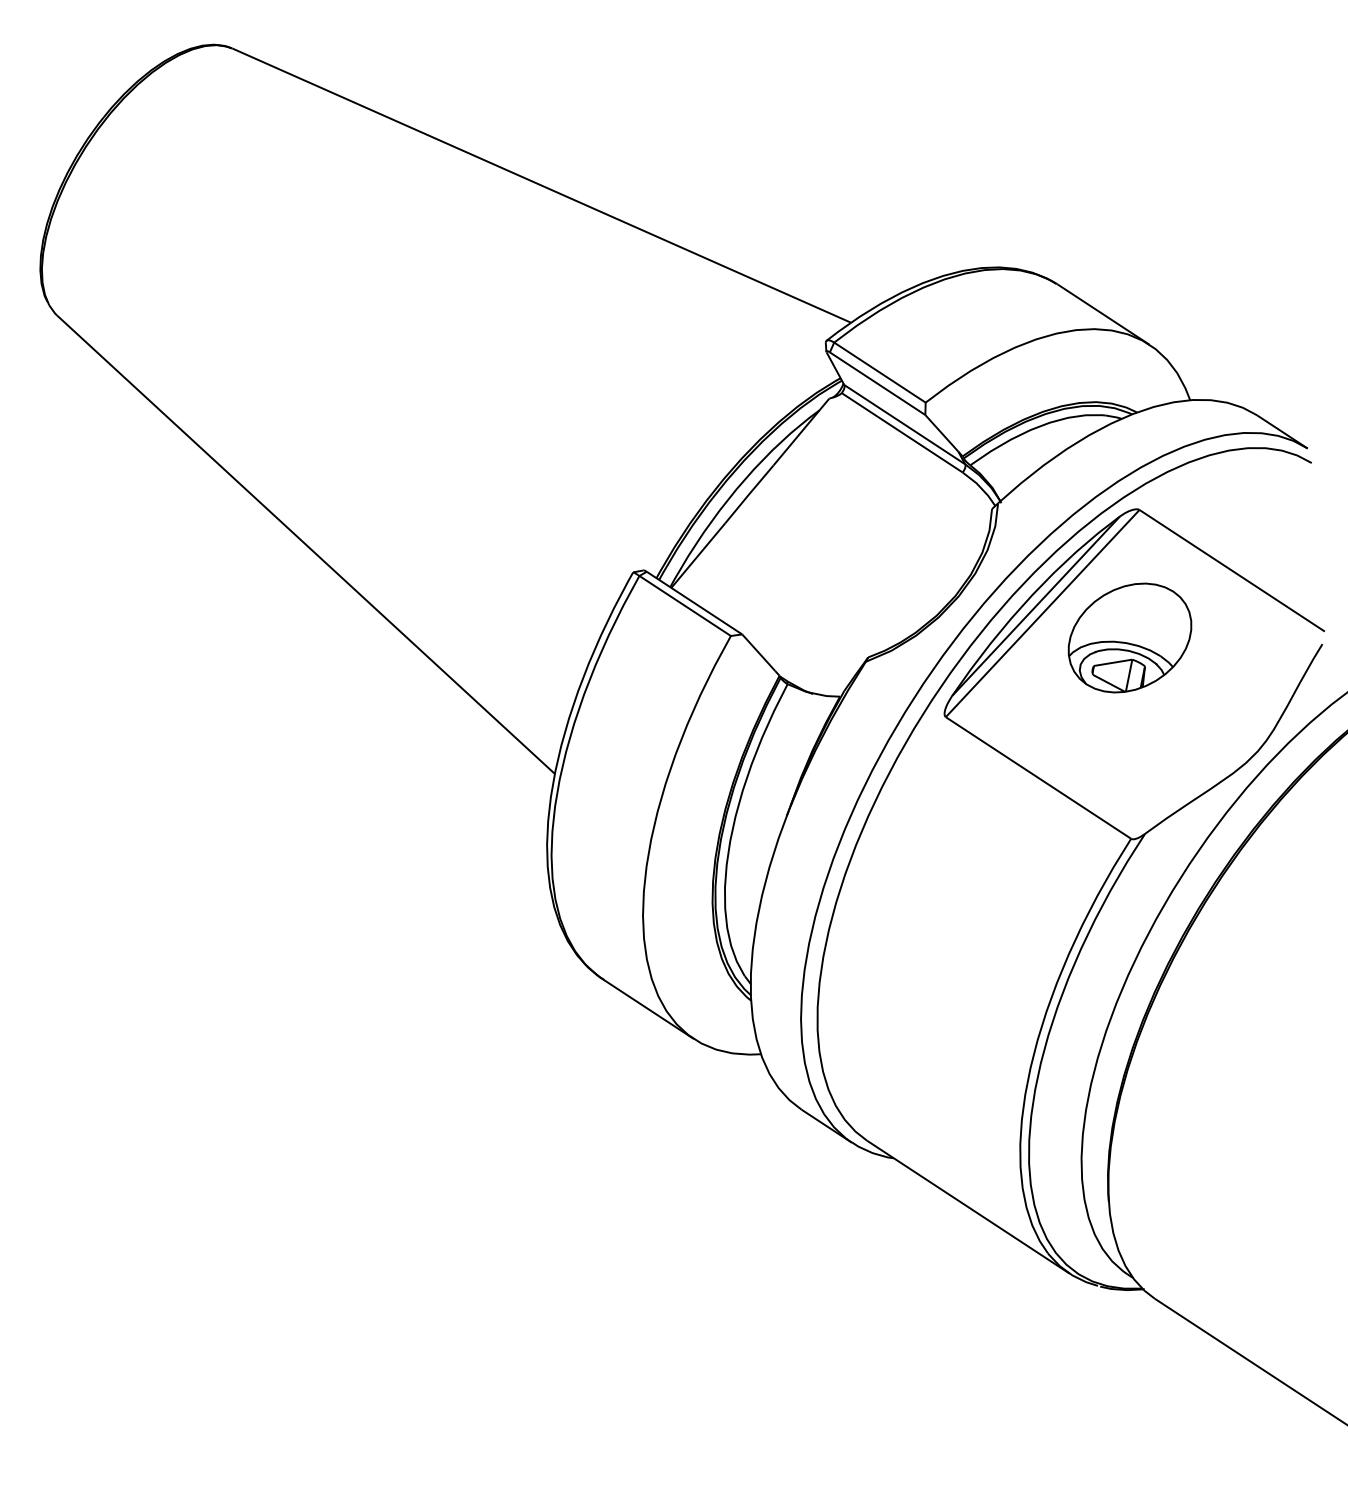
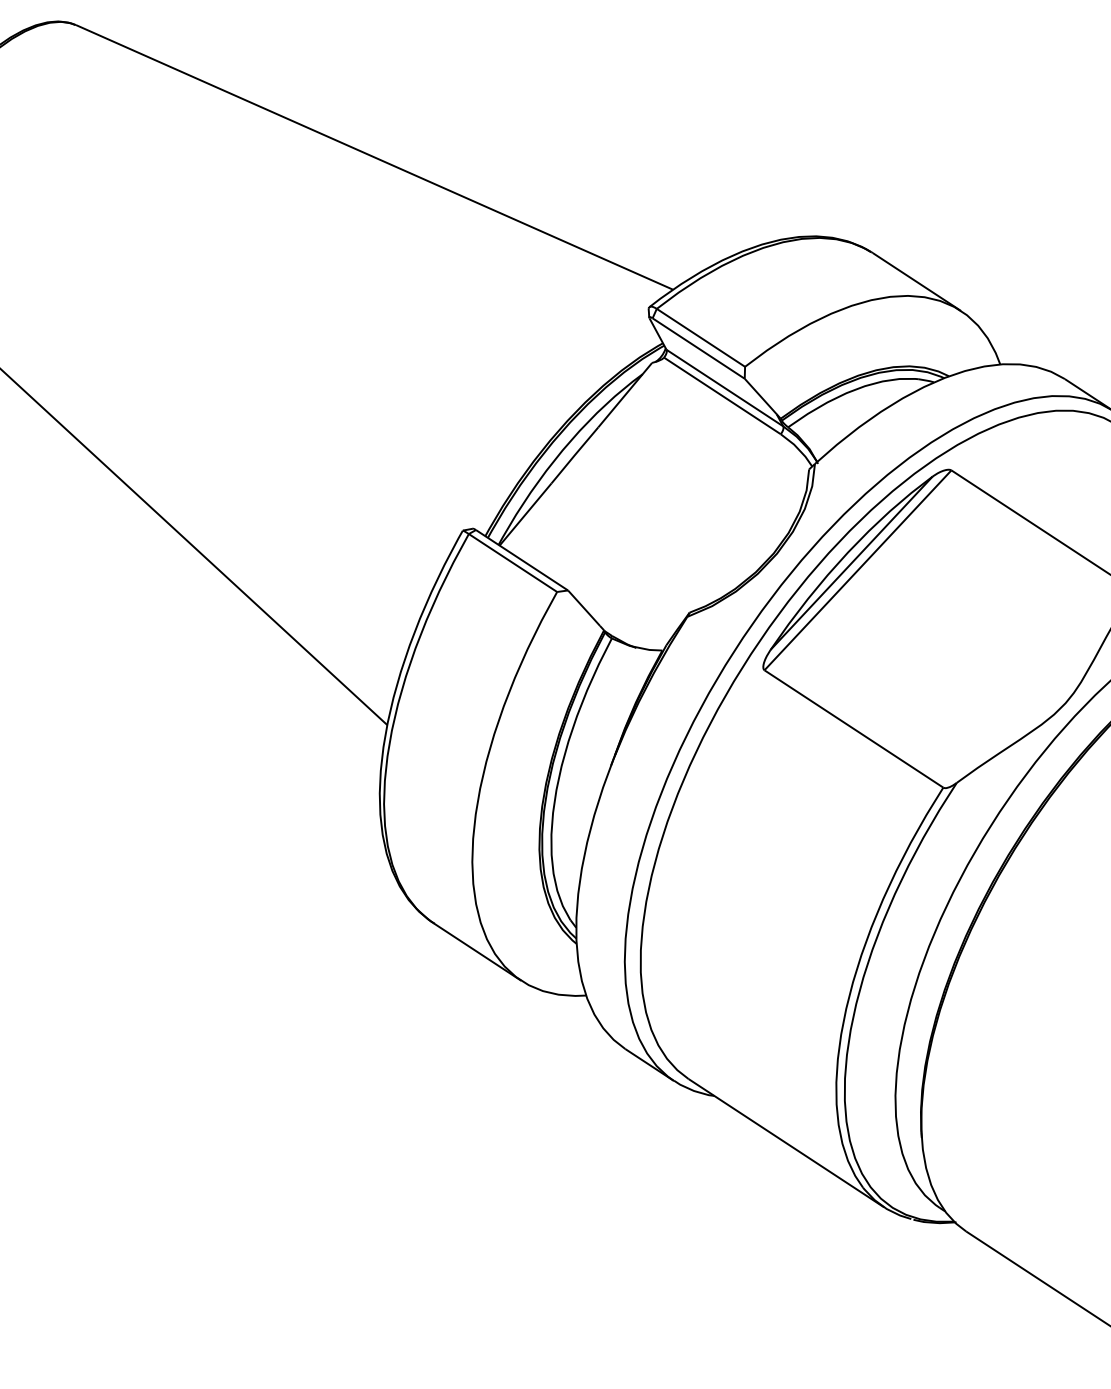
part: (1129, 637) -> (941, 593), removed

